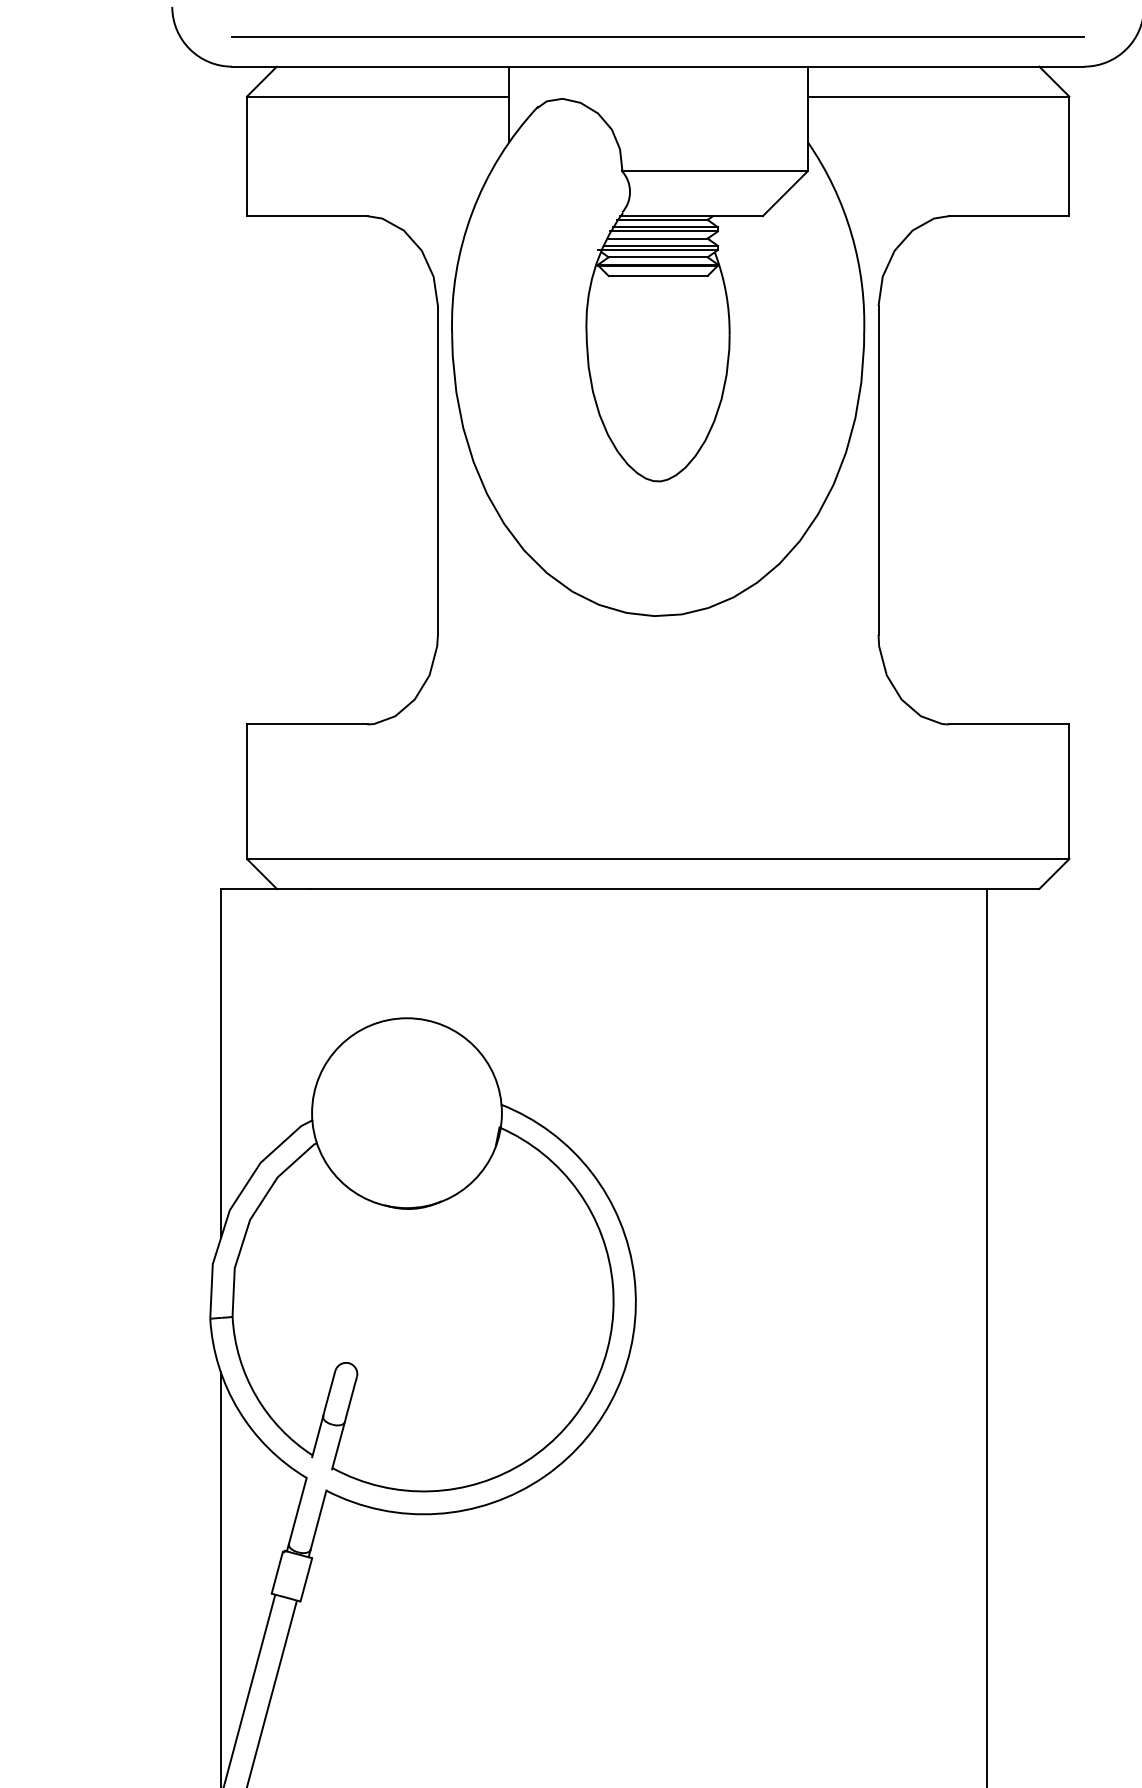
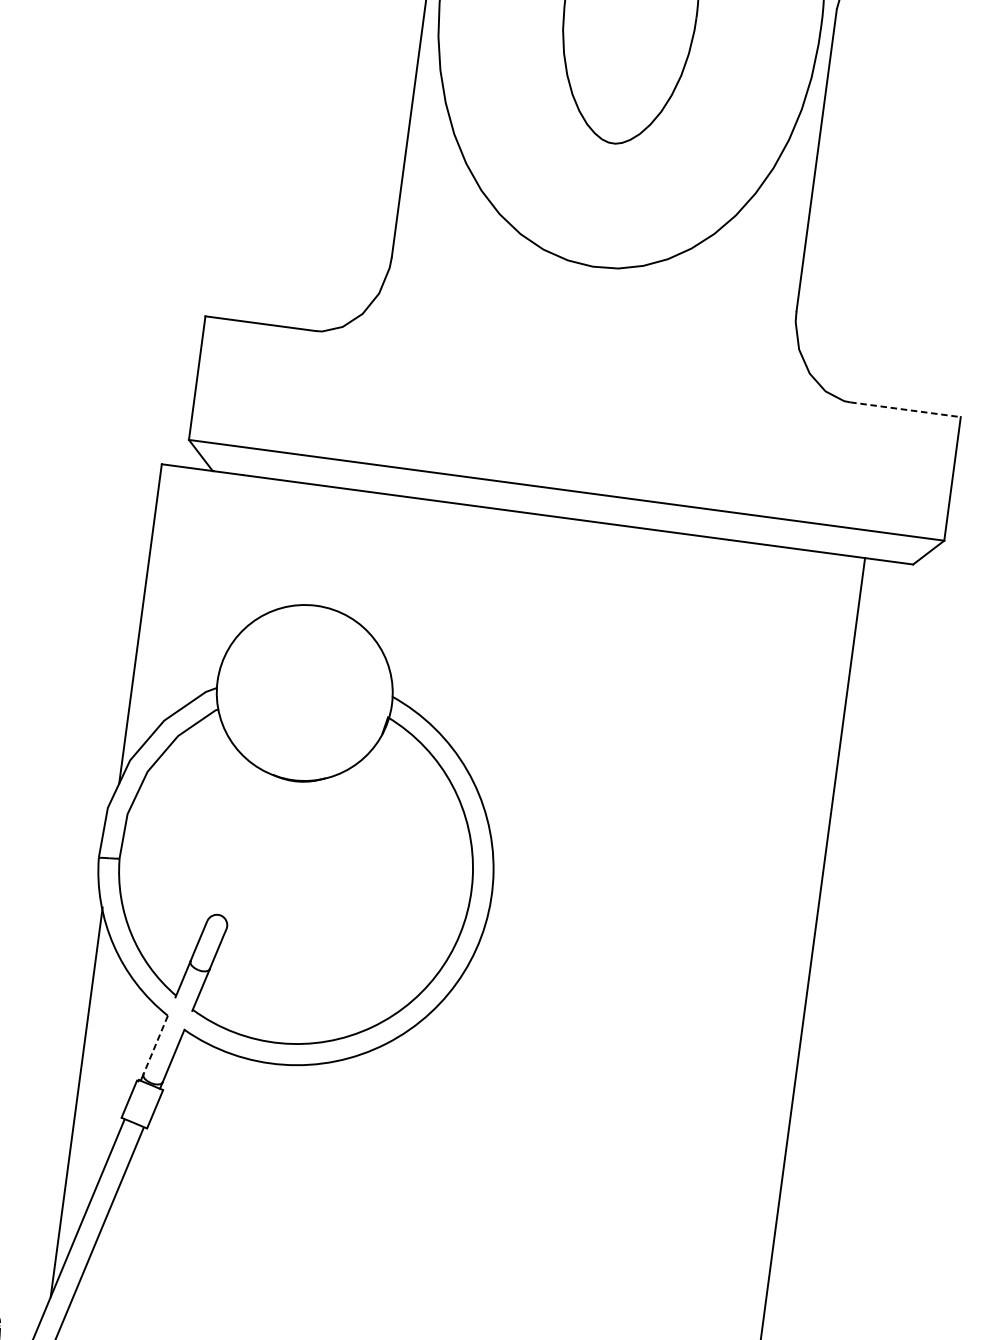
line: (1009, 724) -> (905, 409), solid -> dashed
line: (297, 1511) -> (155, 1045), solid -> dashed

